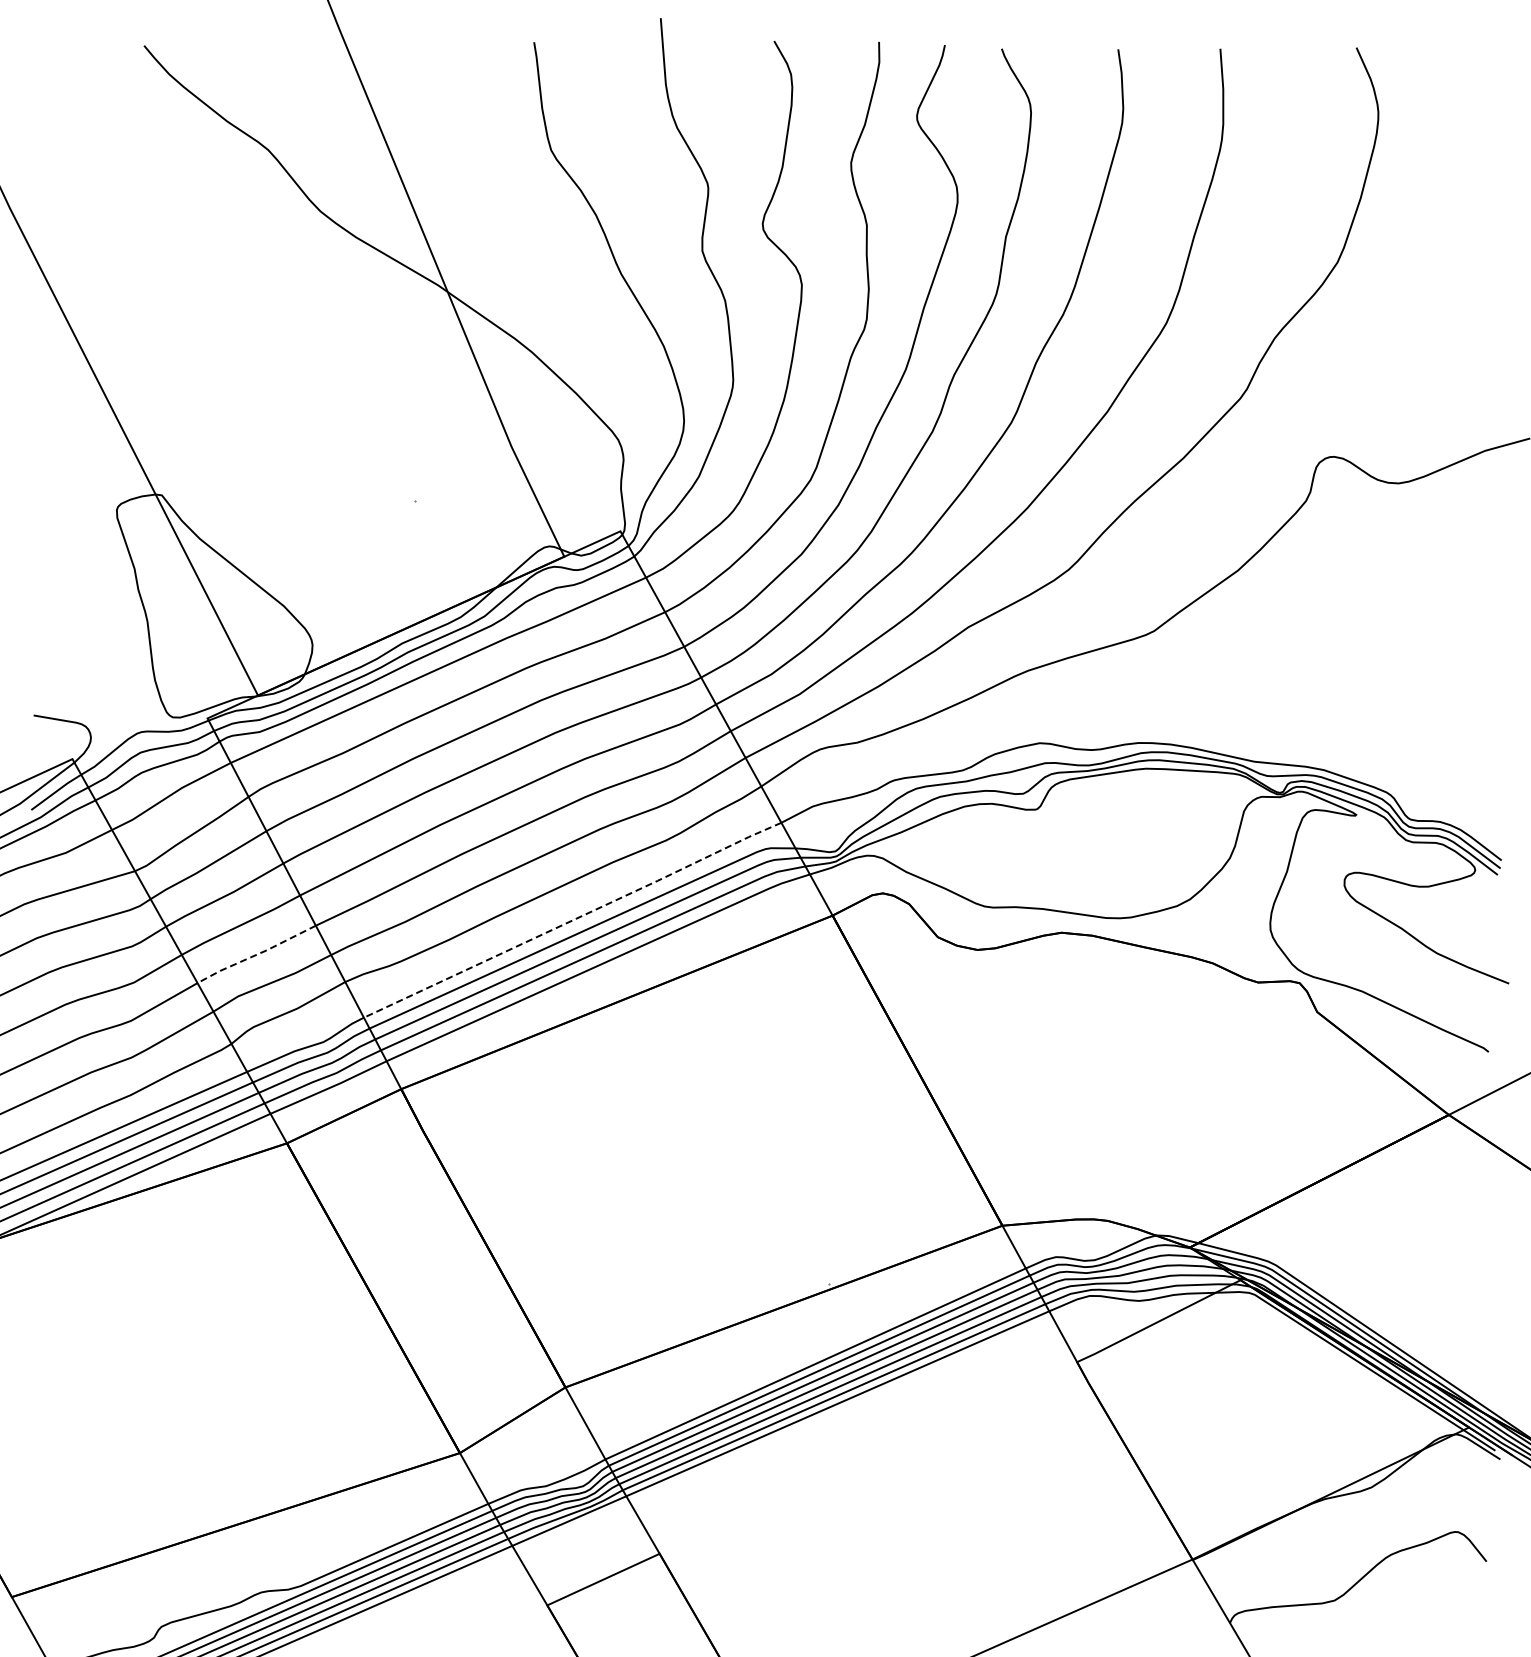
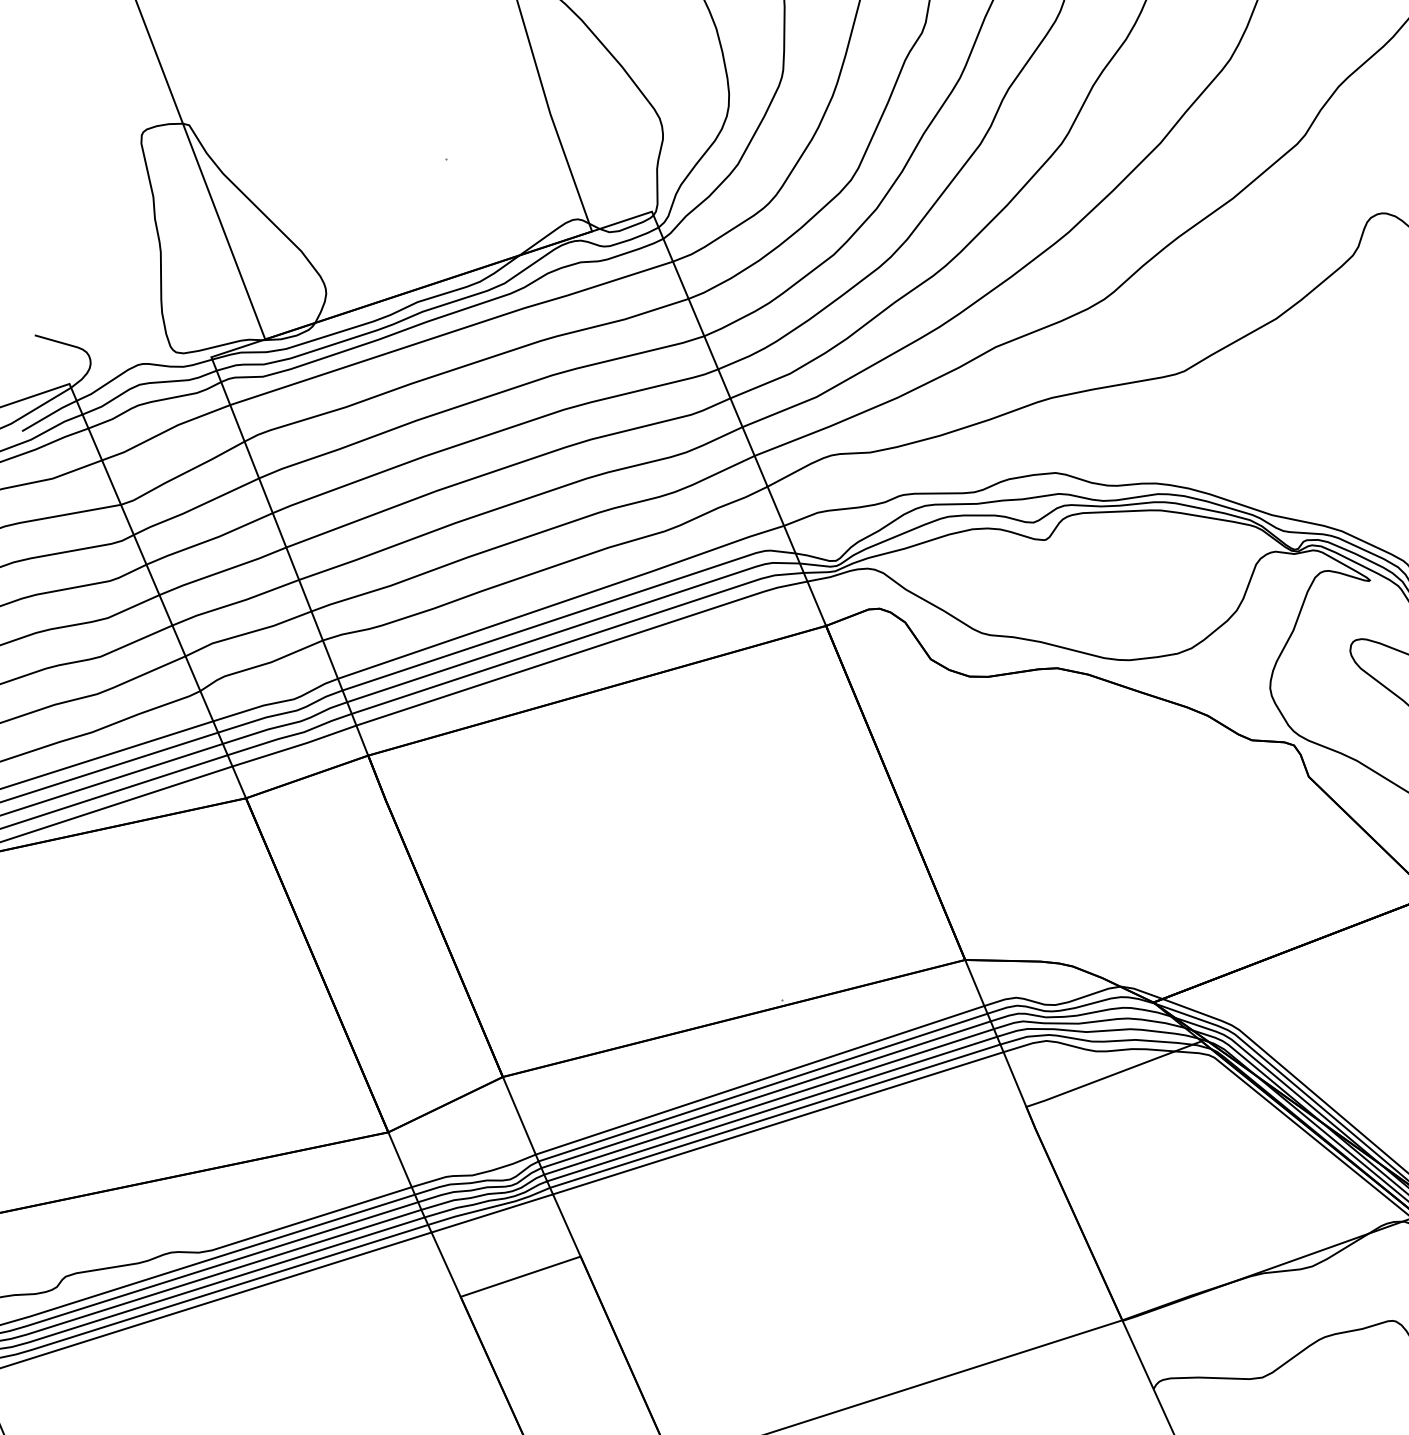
line: (573, 919) -> (561, 601), dashed -> solid
line: (256, 955) -> (235, 603), dashed -> solid

